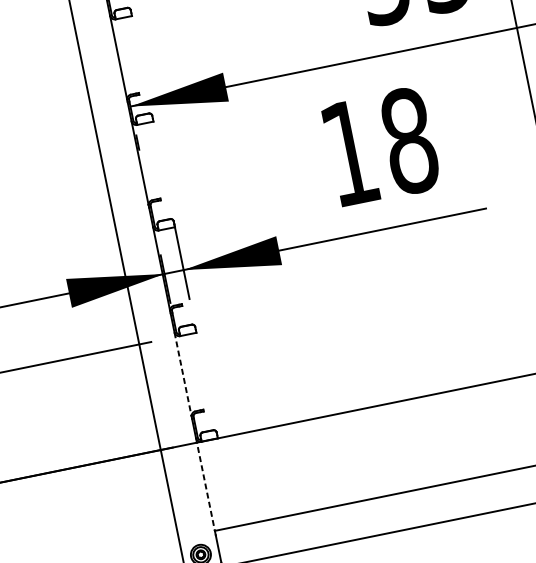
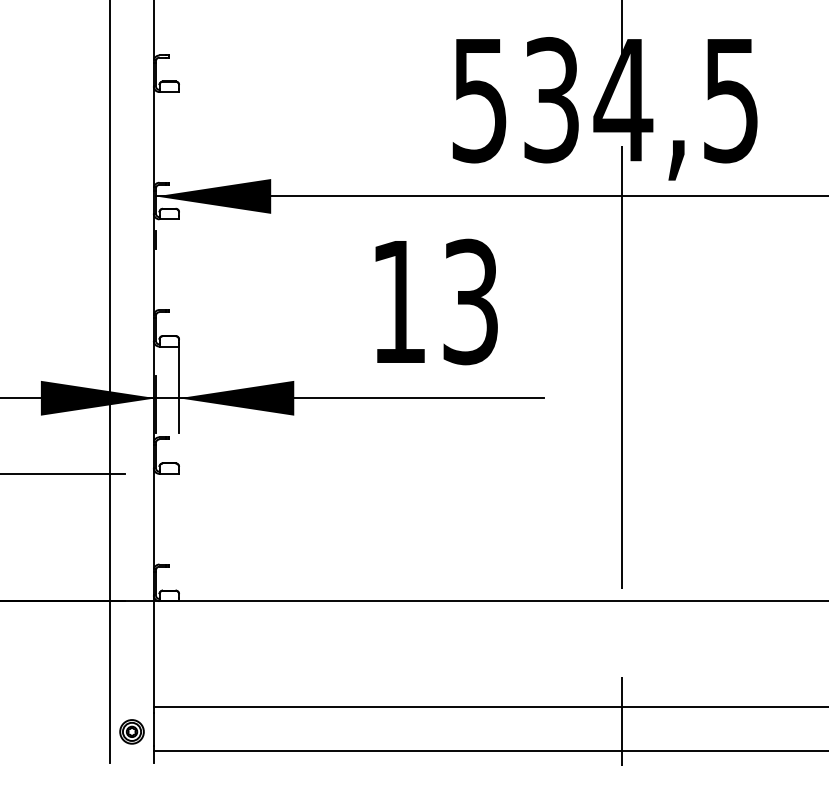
text: (409, 140) -> (470, 301), 18 -> 13
line: (182, 374) -> (153, 519), dashed -> solid
line: (205, 484) -> (153, 651), dashed -> solid

